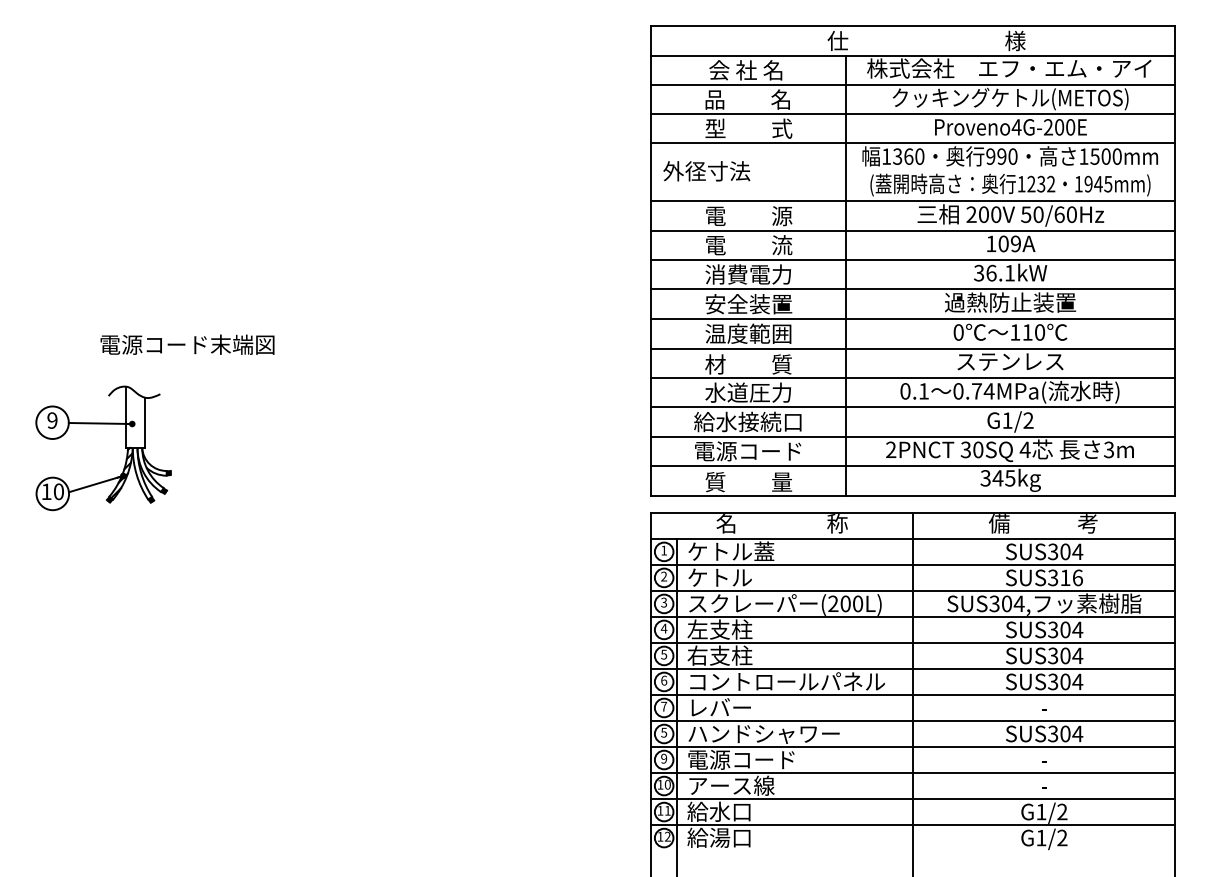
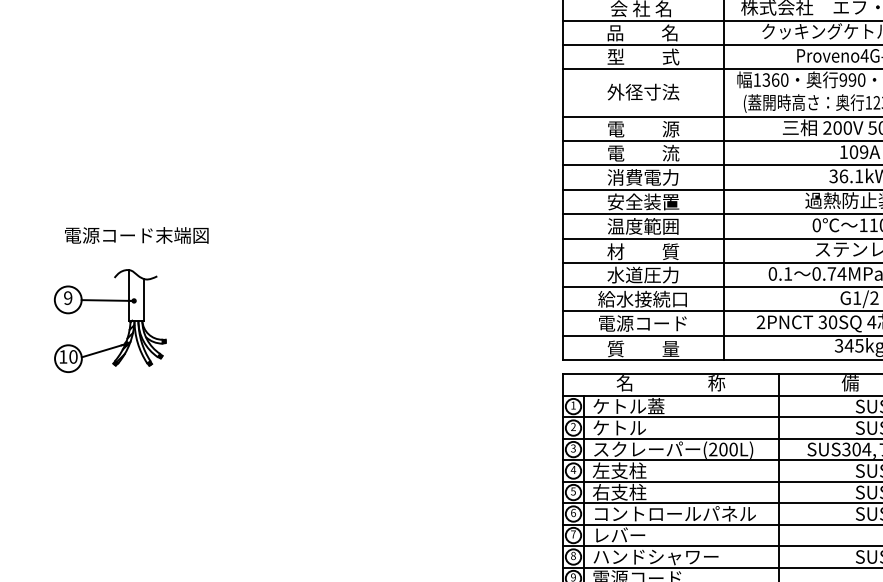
text: (706, 171) -> (643, 92), moved
text: (187, 344) -> (136, 235), moved
text: (664, 732) -> (573, 555), 5 -> 8

